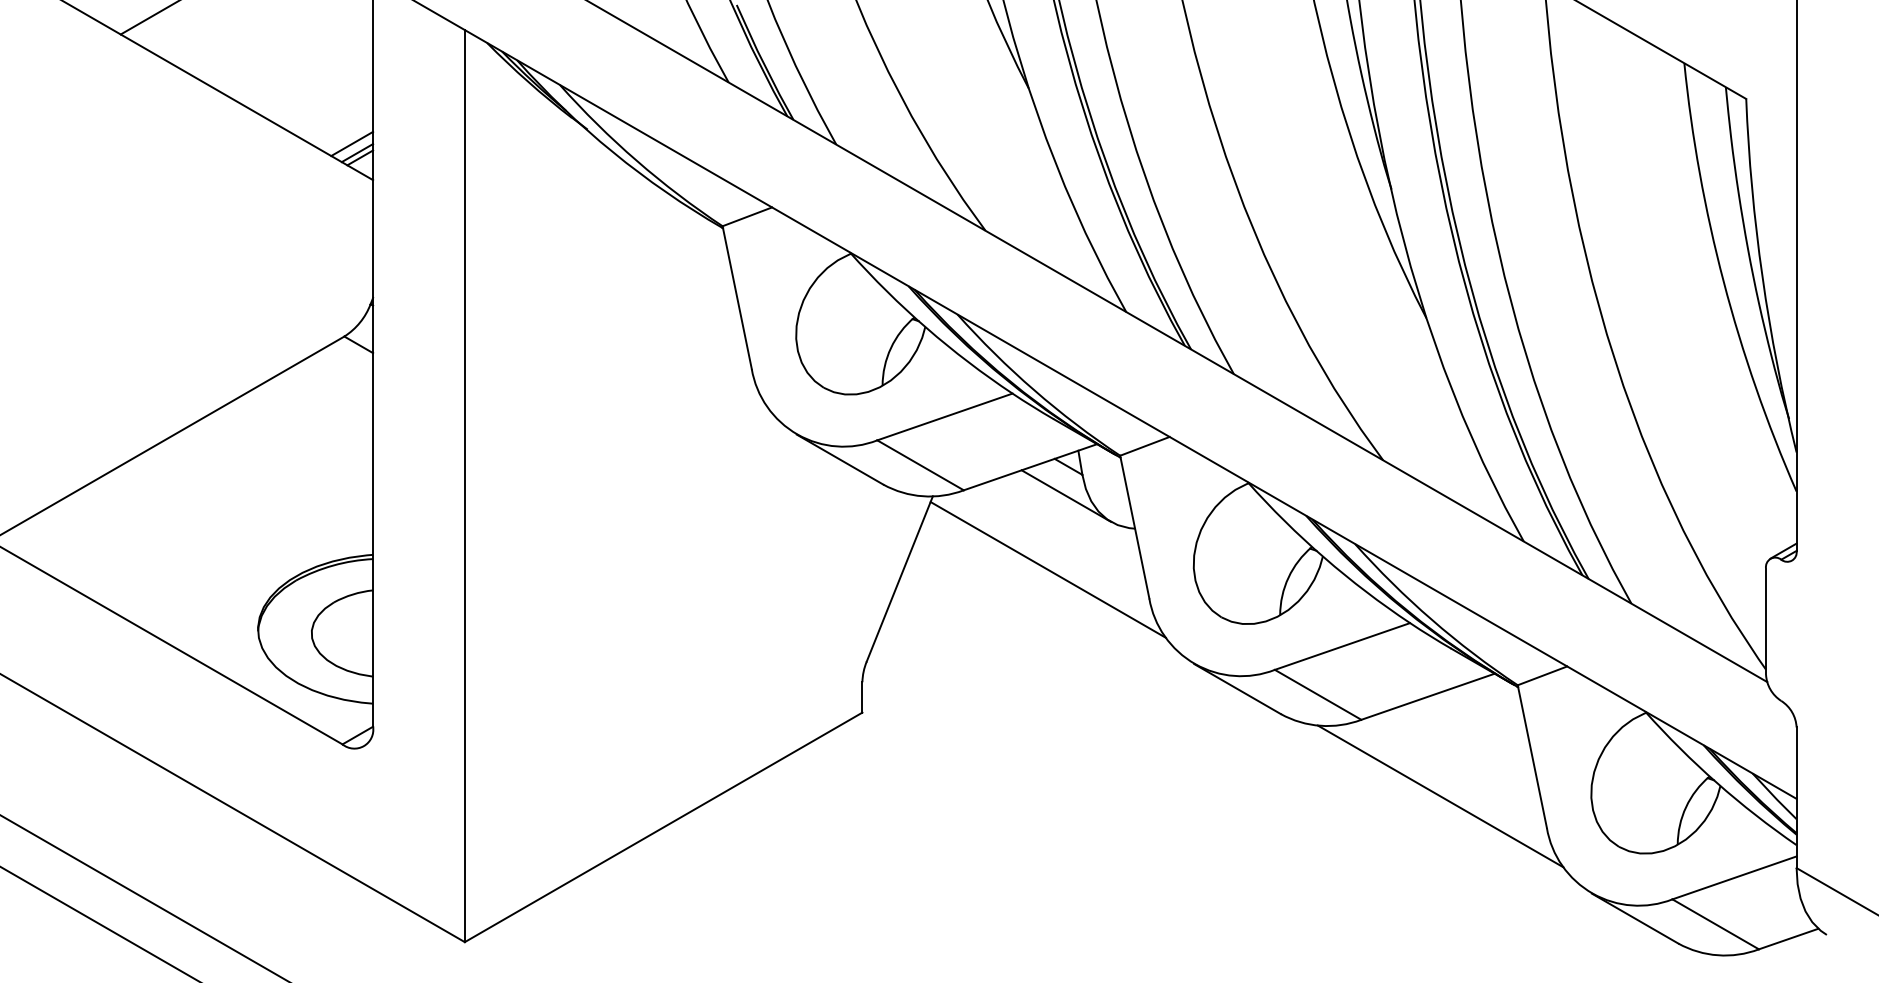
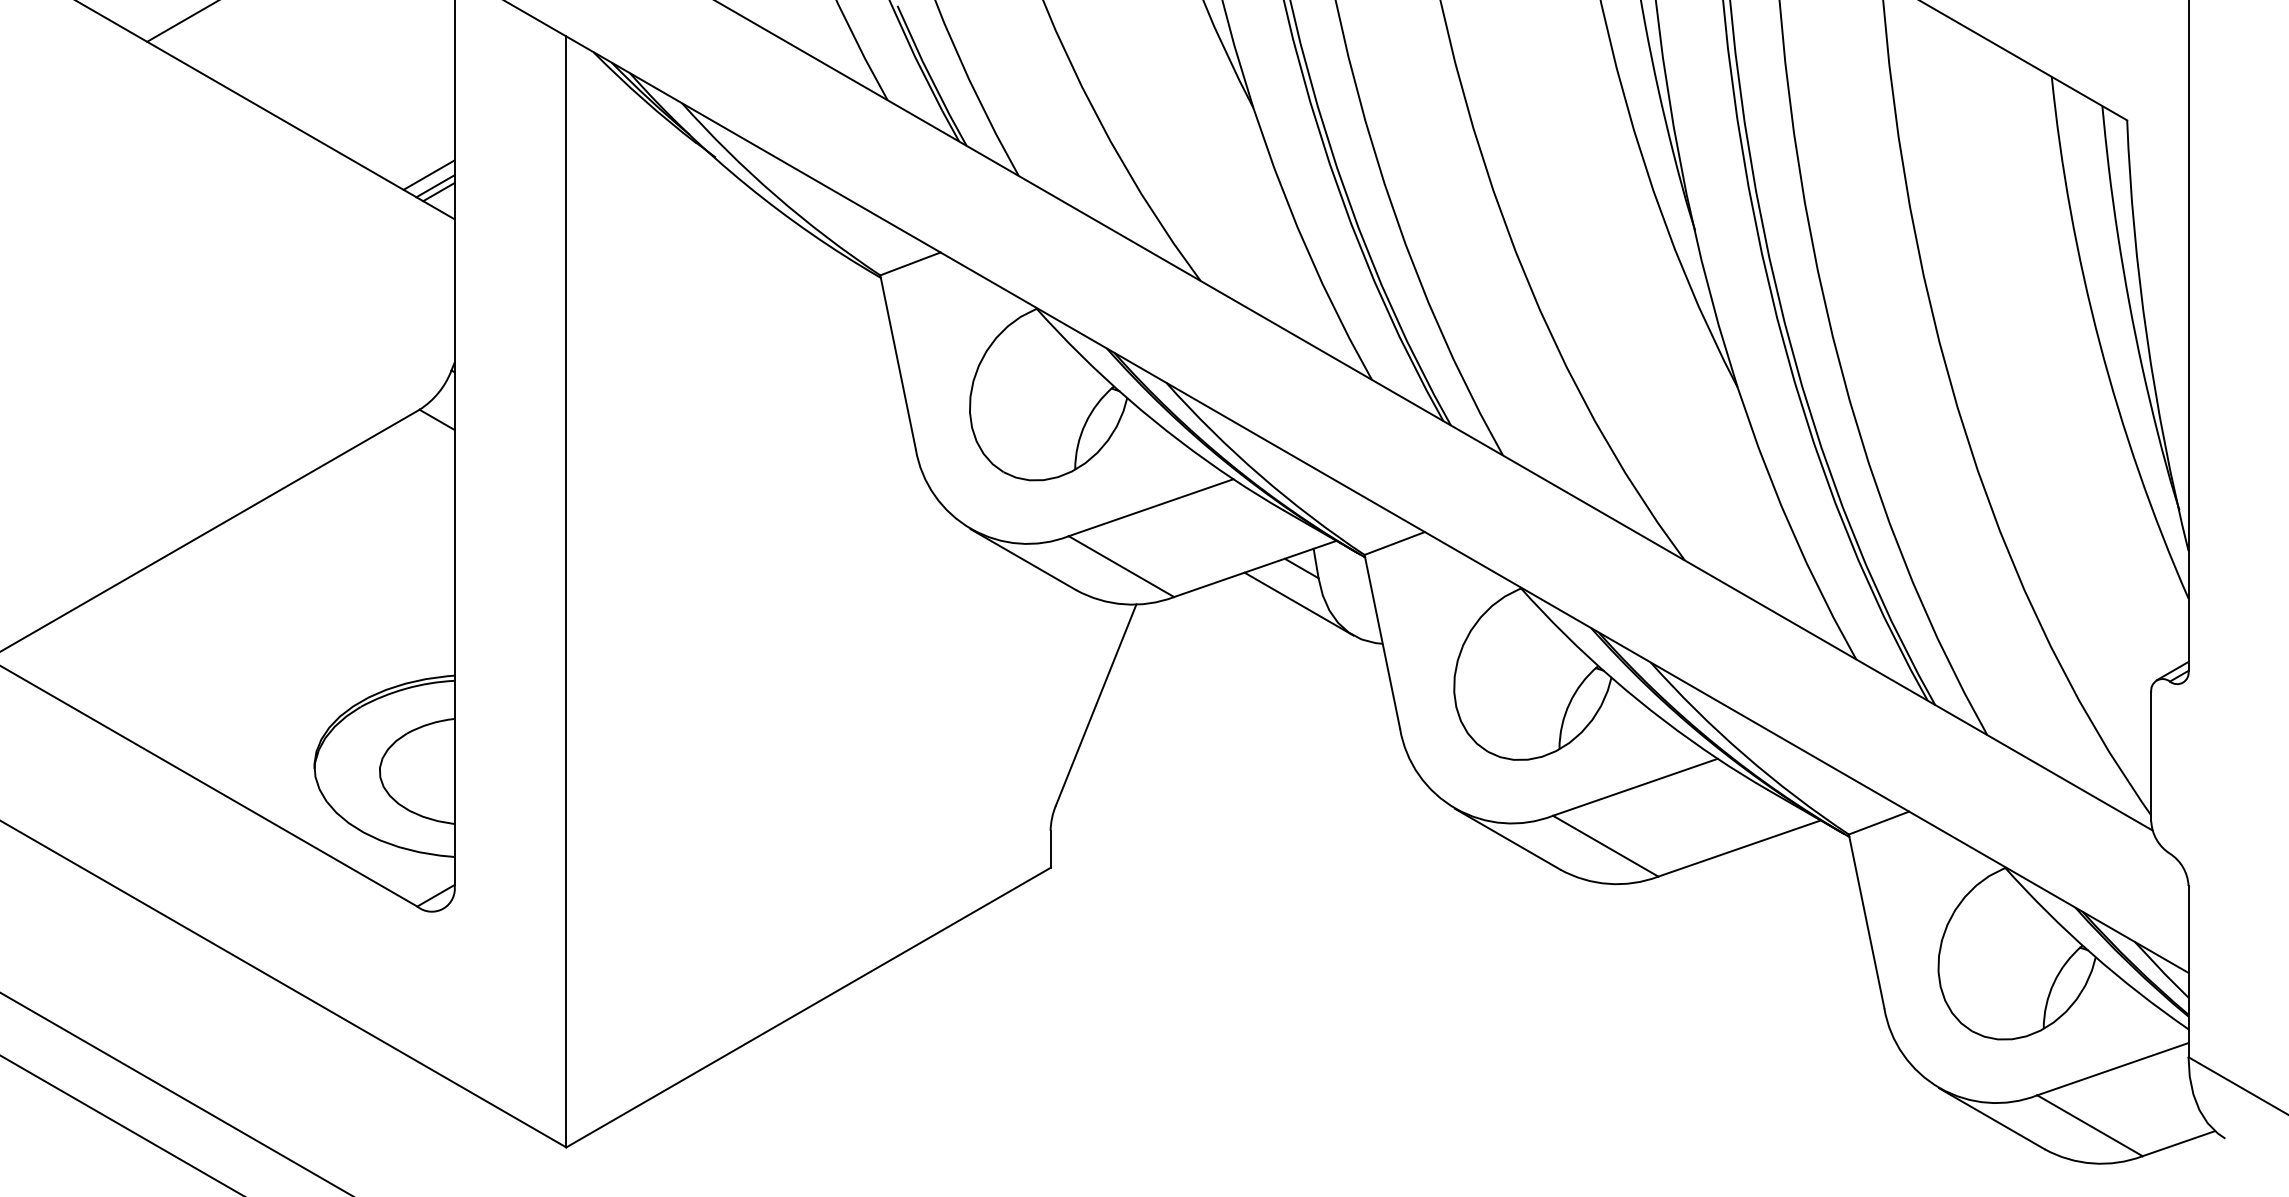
line: (1047, 569) -> (1276, 693), removed
line: (1440, 796) -> (1754, 970), removed

